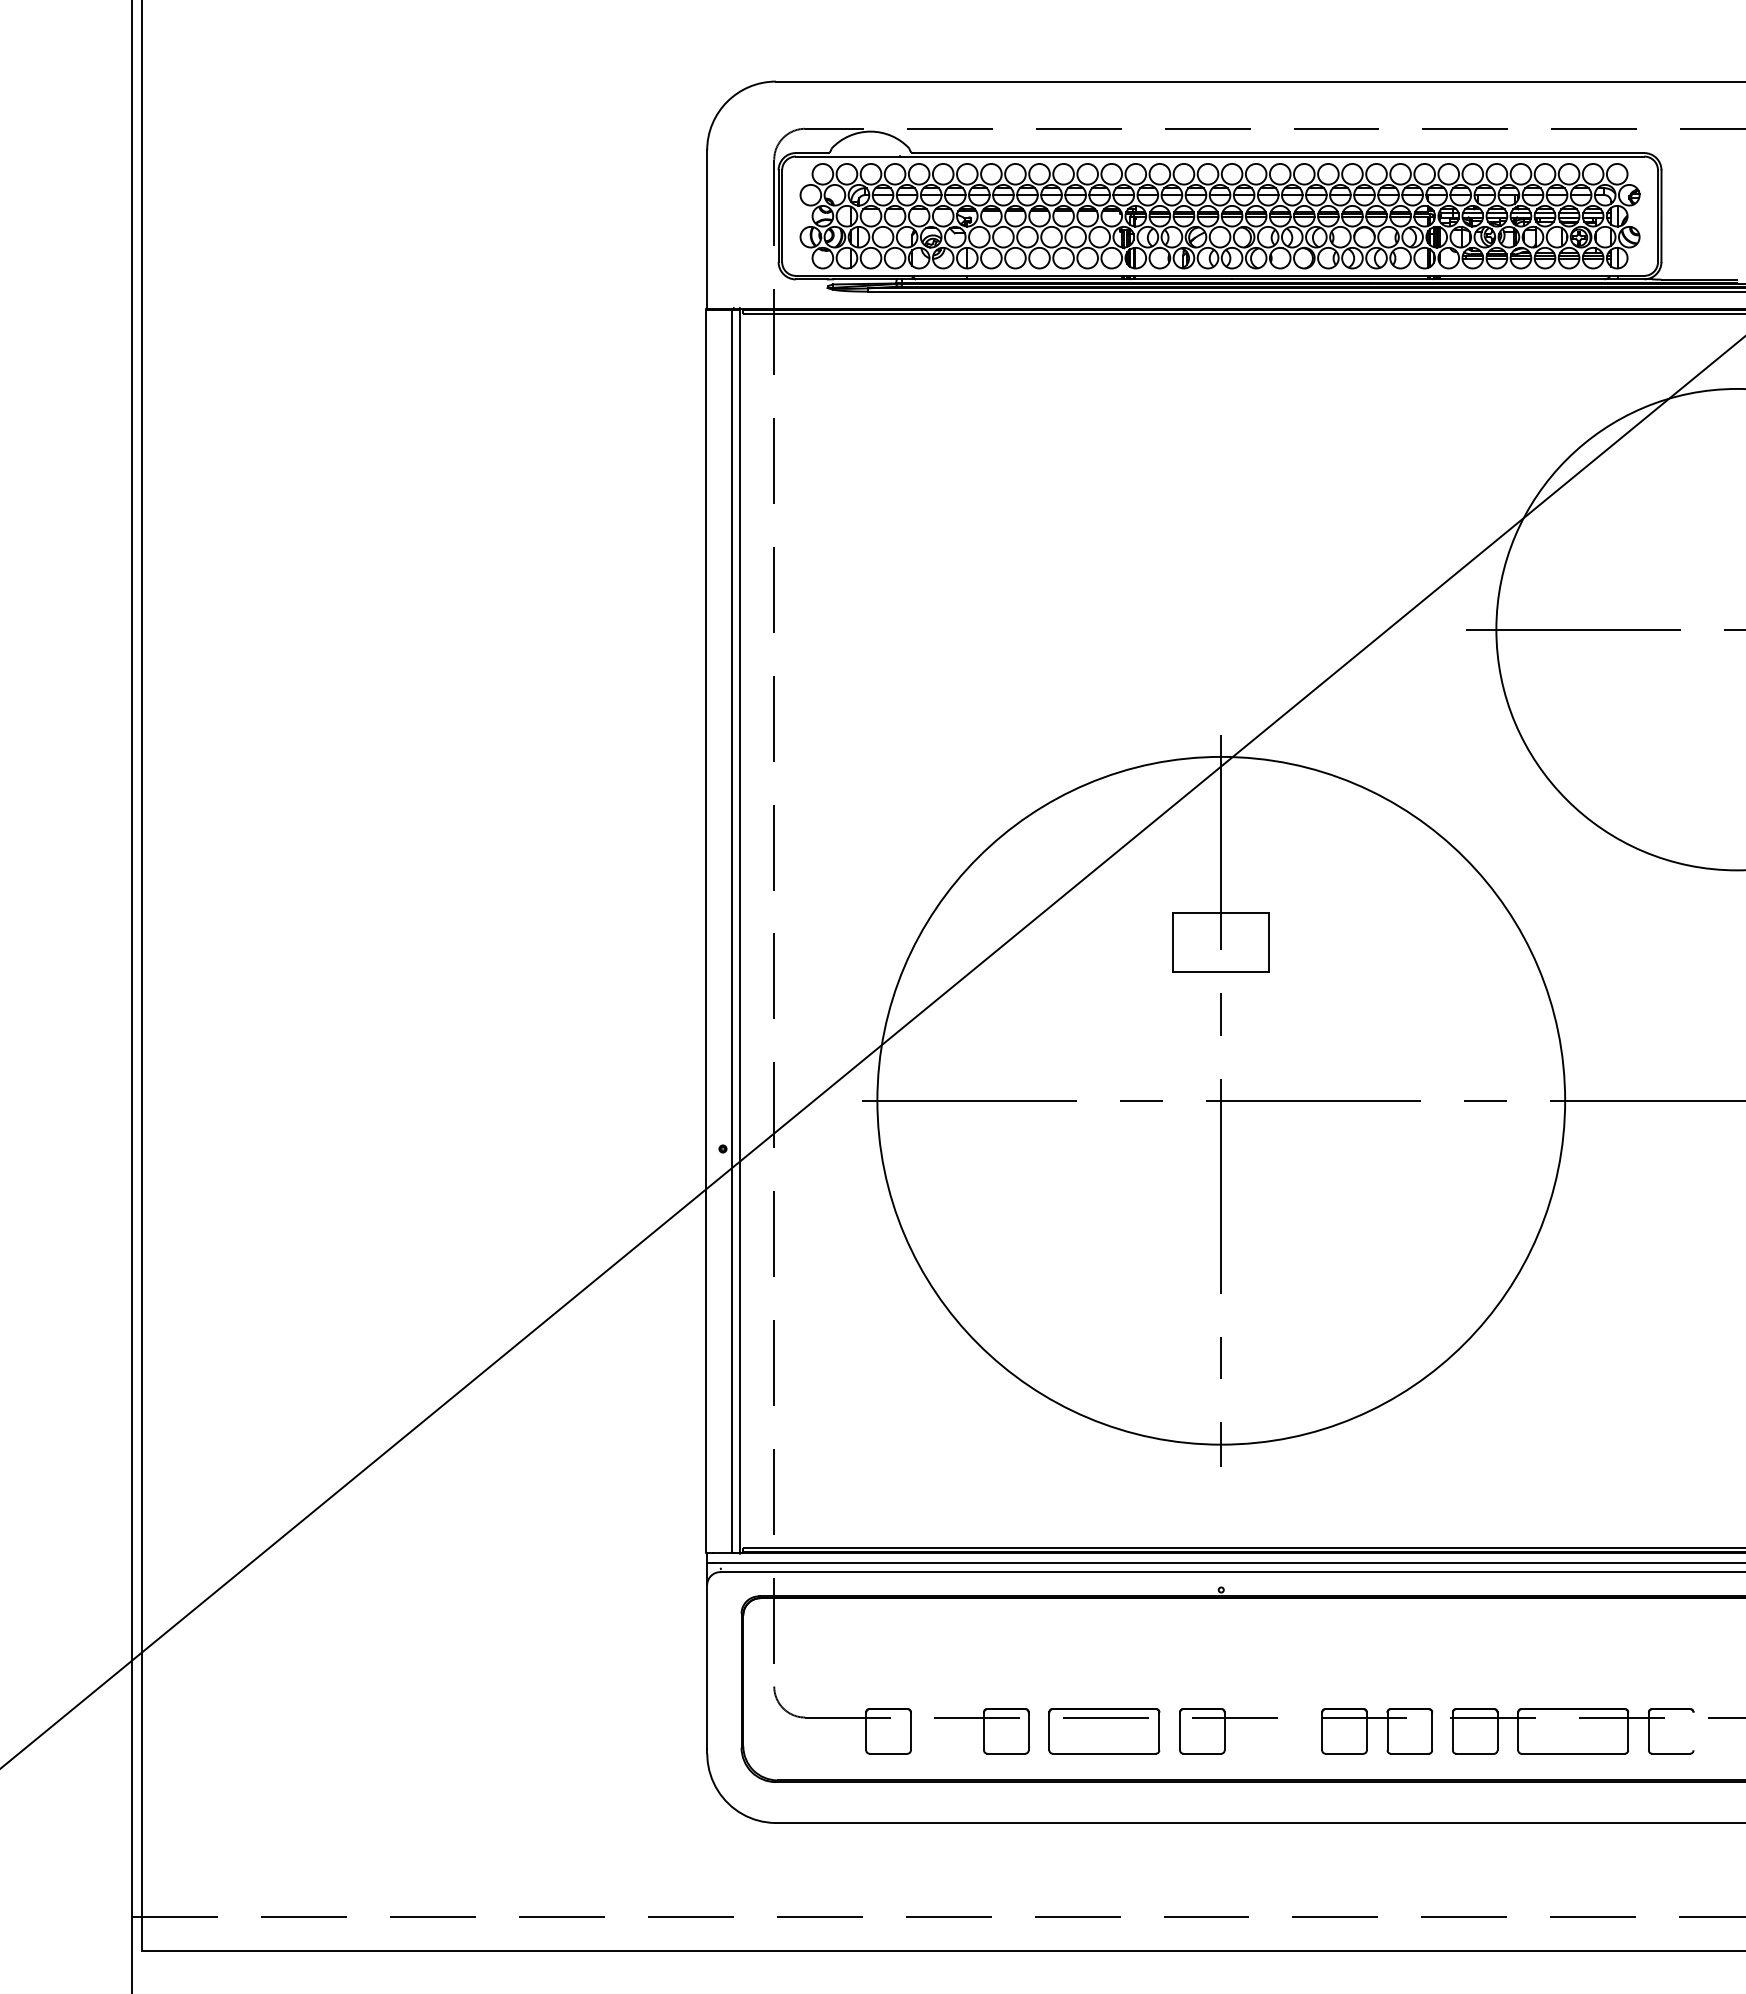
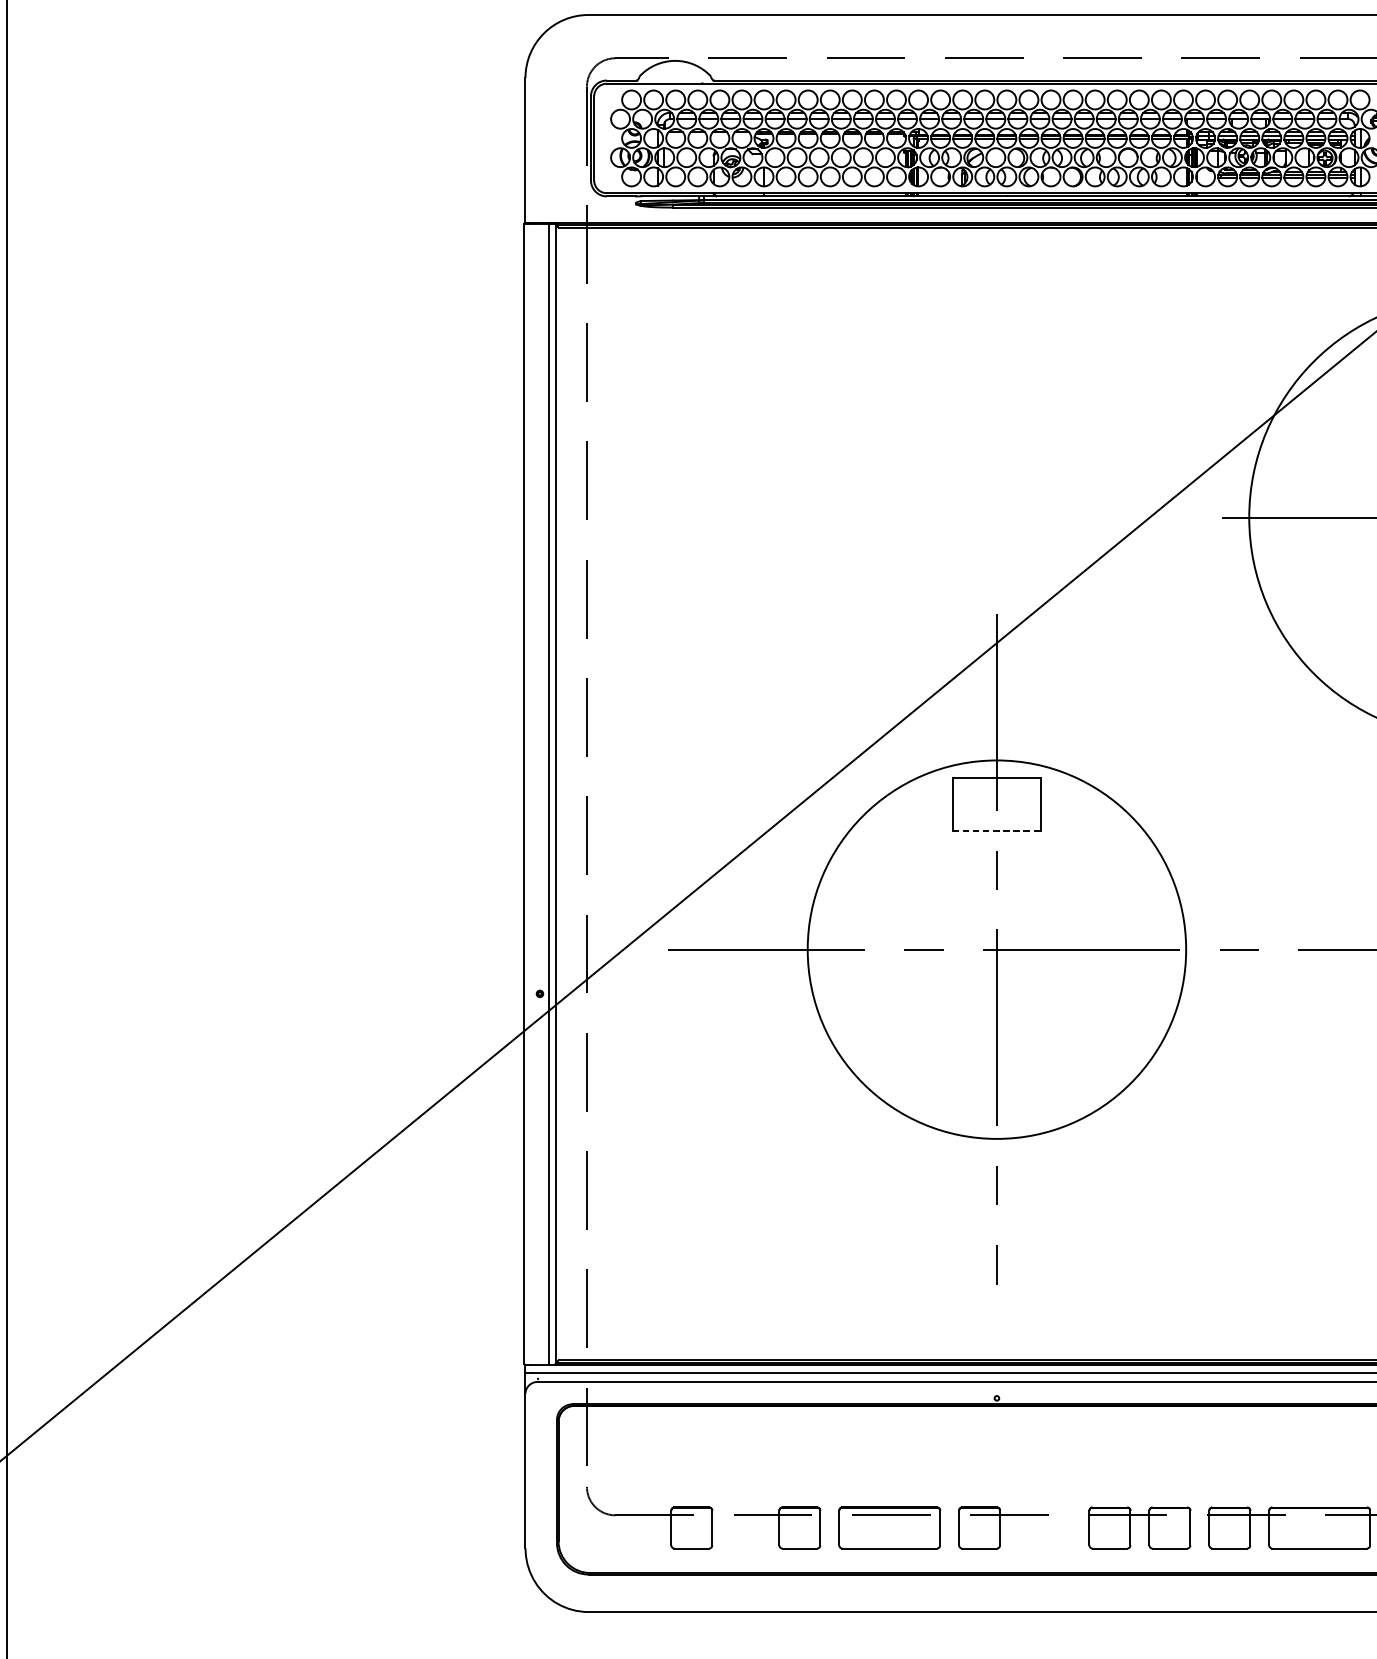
line: (1221, 971) -> (997, 831), solid -> dashed
circle: (1221, 1100) -> (997, 949), size x0.6

